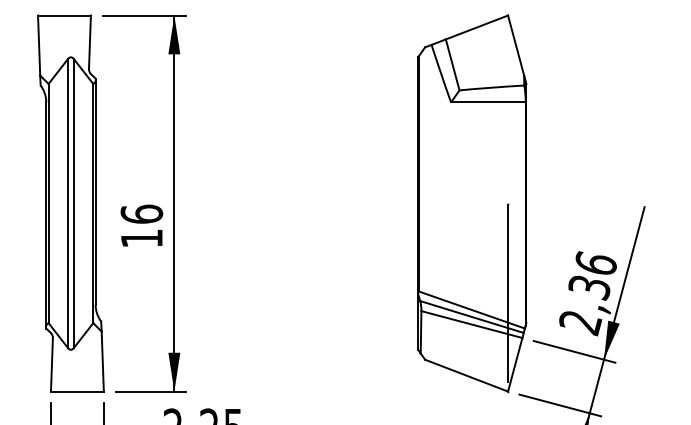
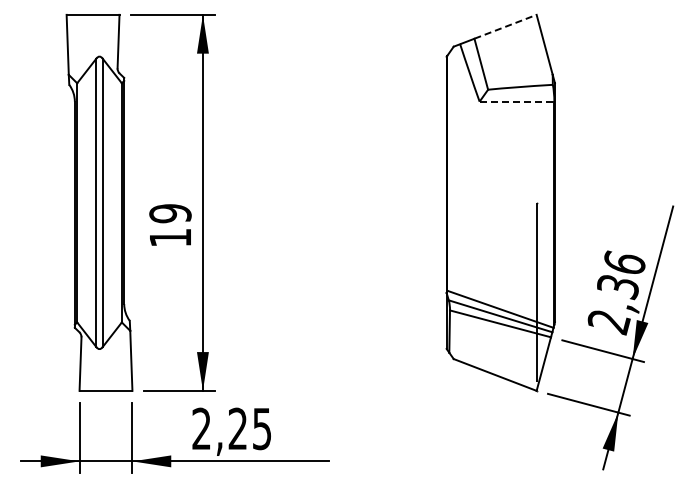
line: (477, 27) -> (506, 26), solid -> dashed
line: (488, 102) -> (517, 101), solid -> dashed
text: (141, 214) -> (170, 213), 16 -> 19

